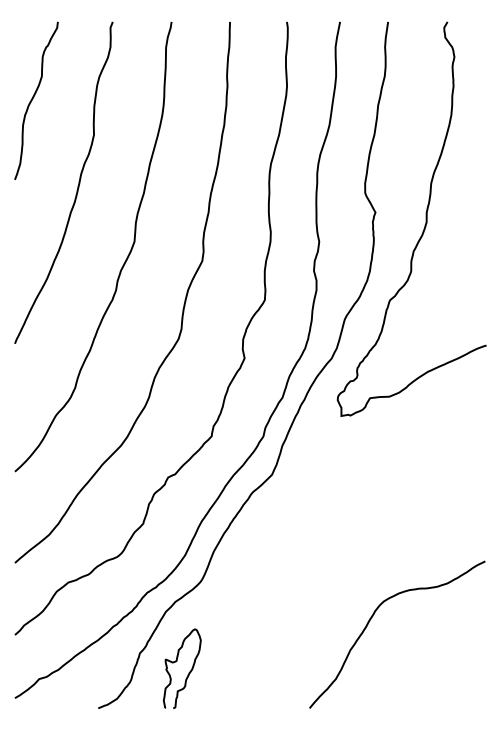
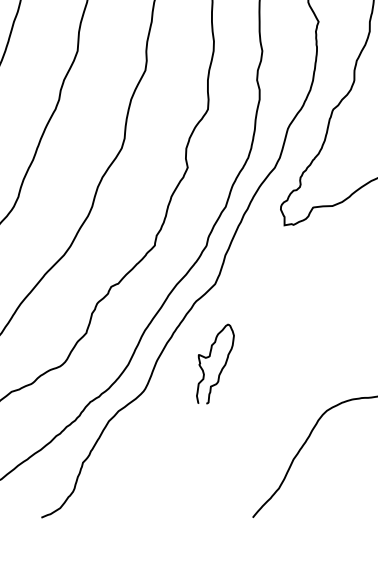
curve: (176, 662) -> (209, 357), moved

